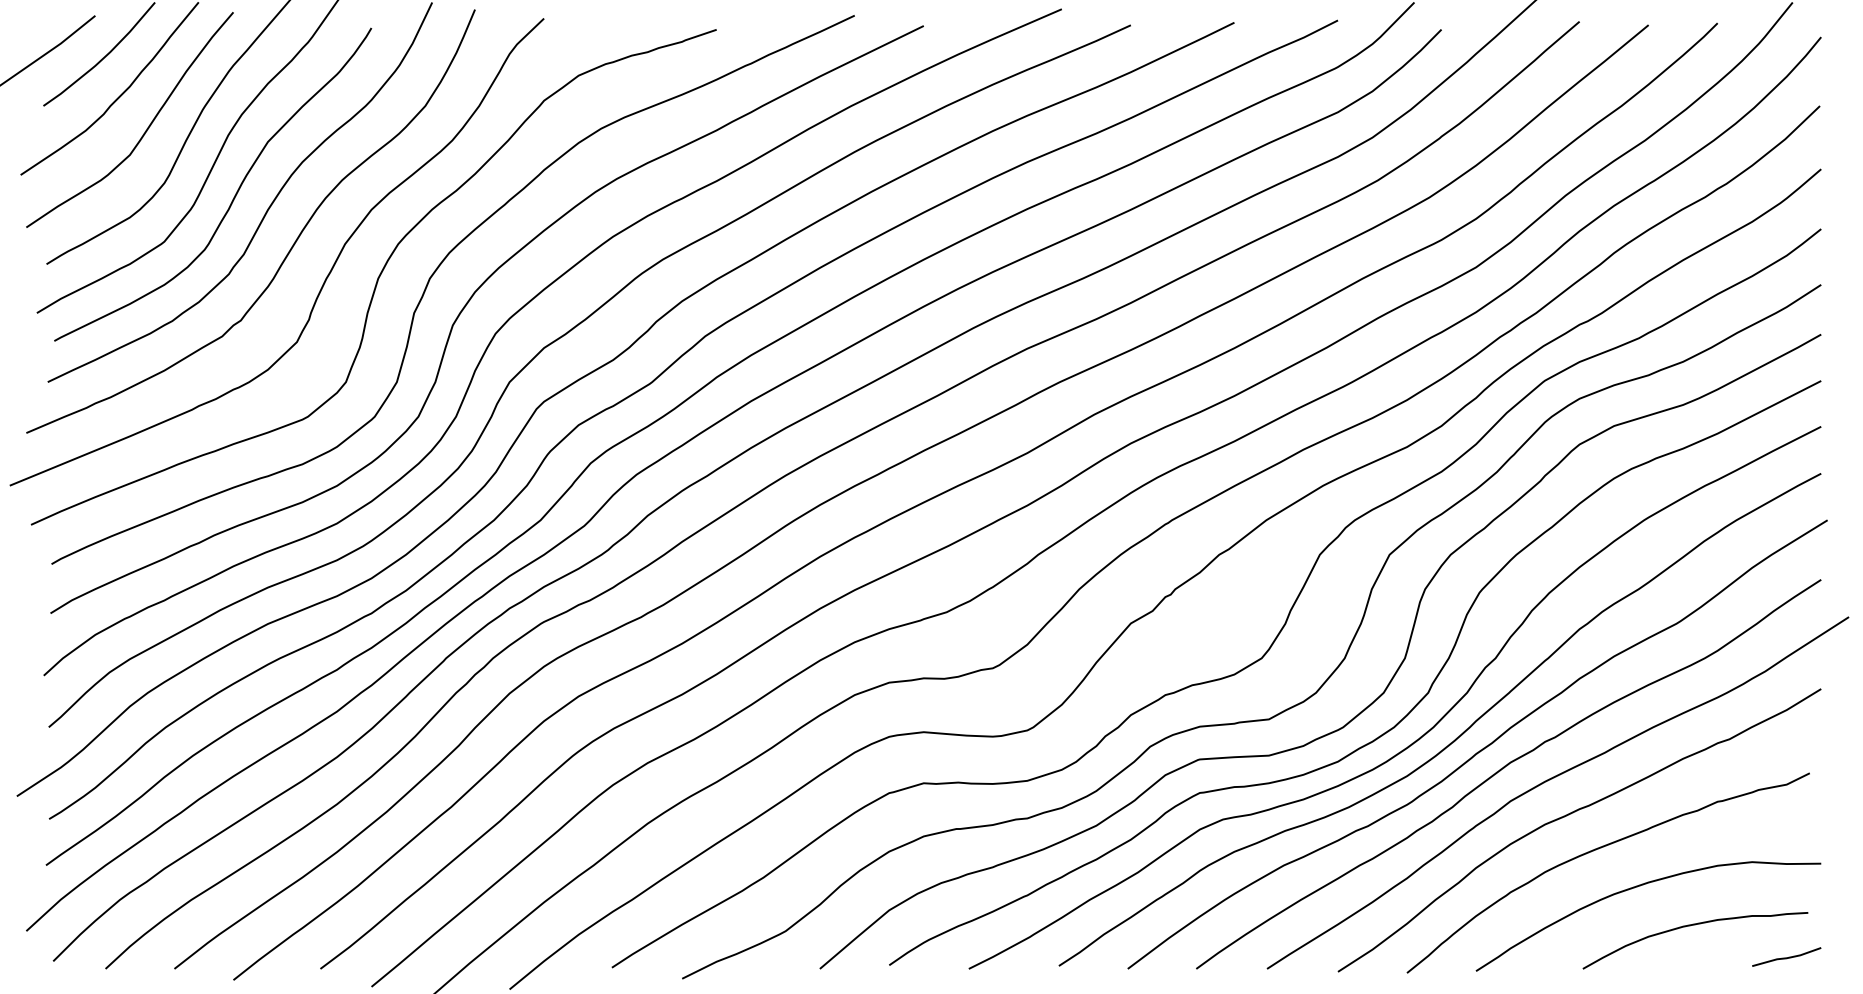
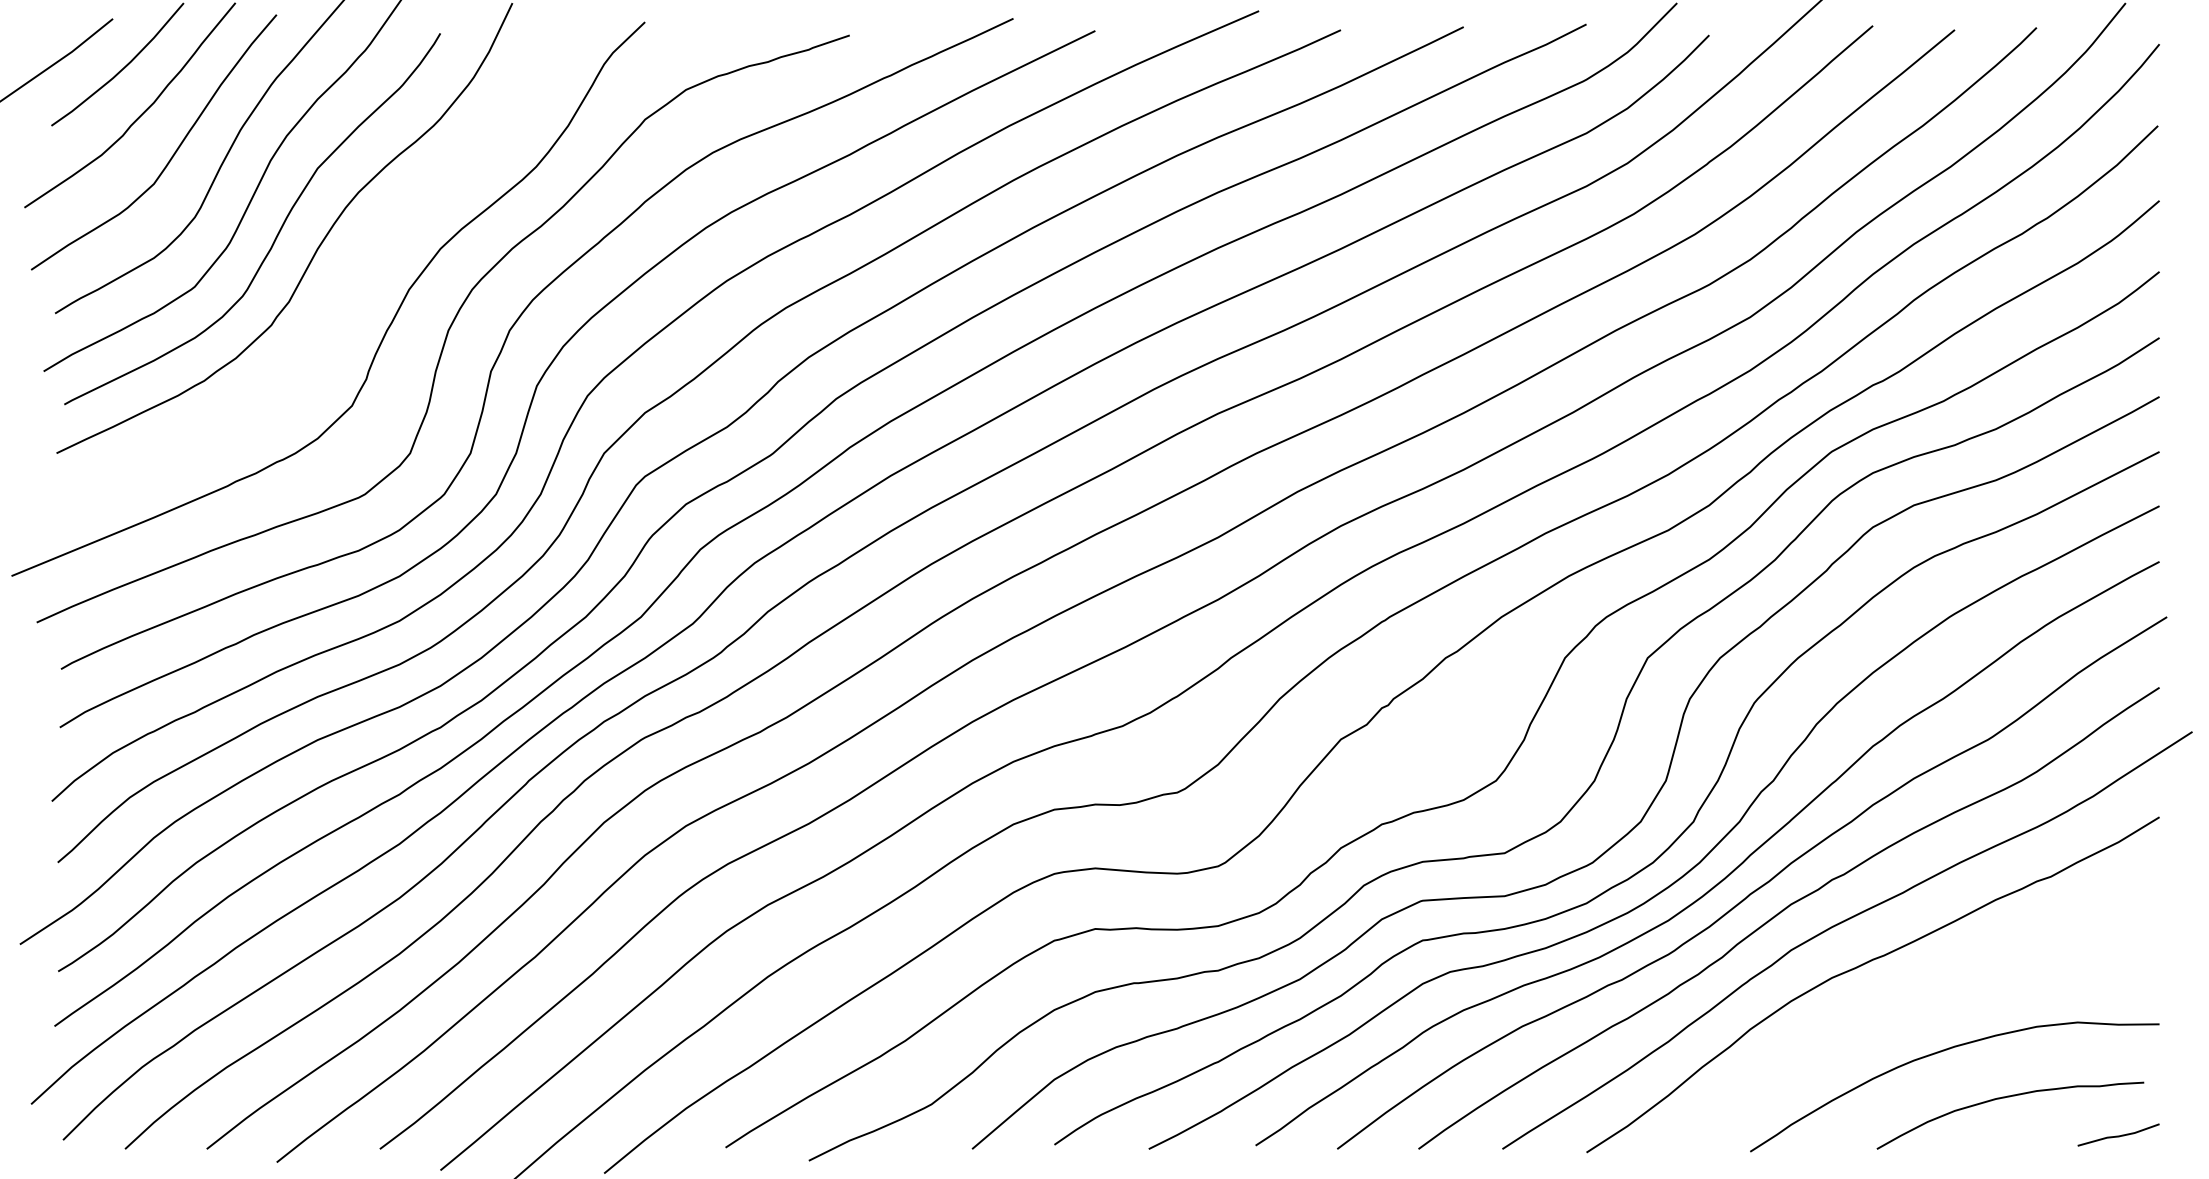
curve: (293, 244) -> (347, 289), removed
curve: (1598, 849) -> (1895, 1007), removed

